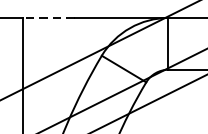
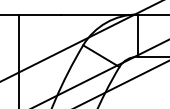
line: (48, 17) -> (39, 14), dashed -> solid

